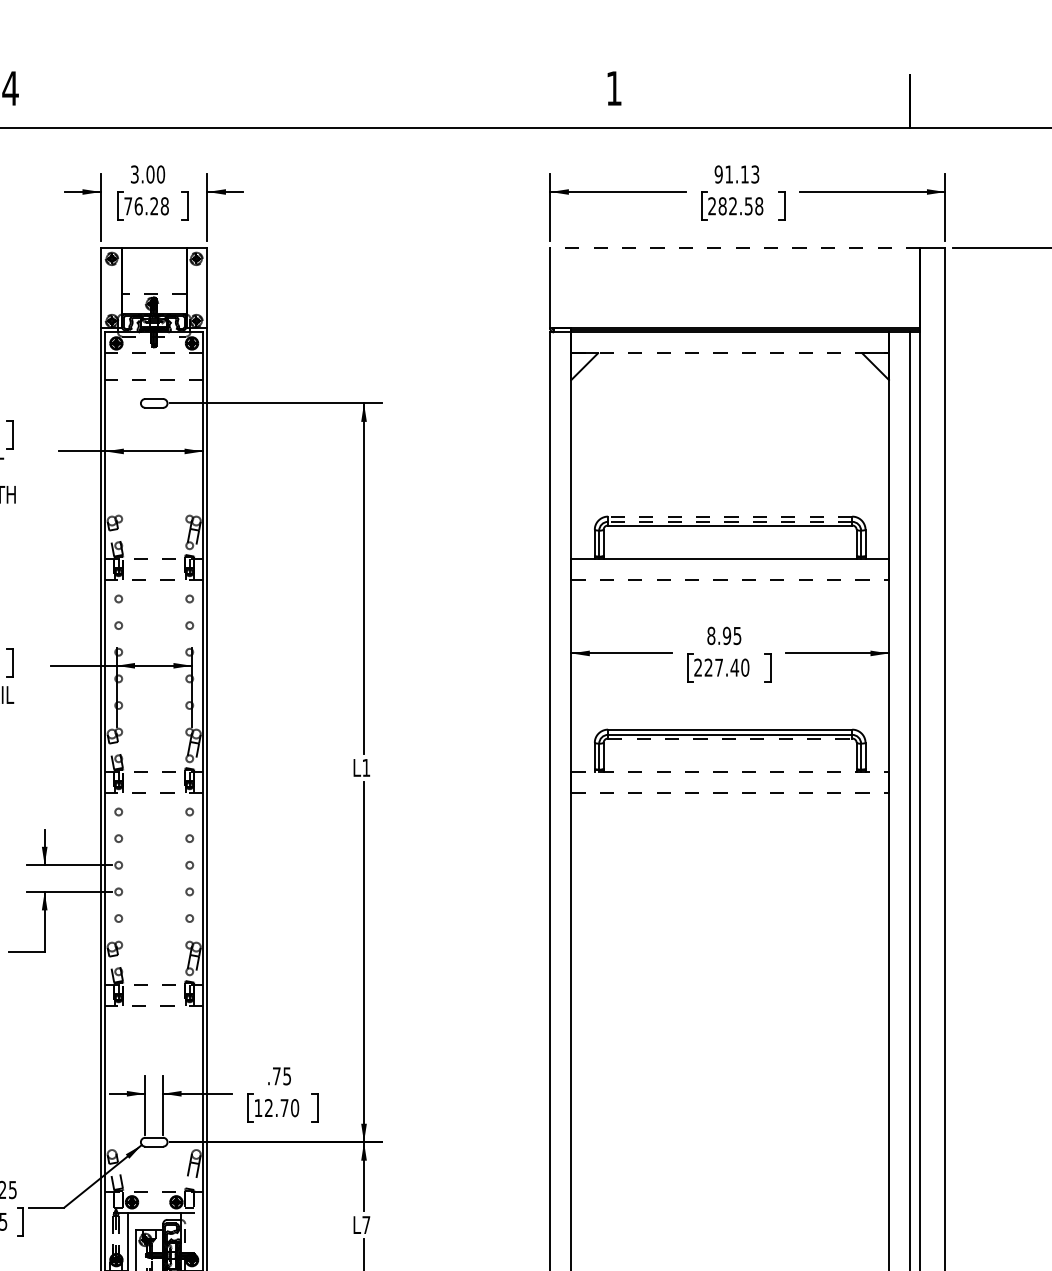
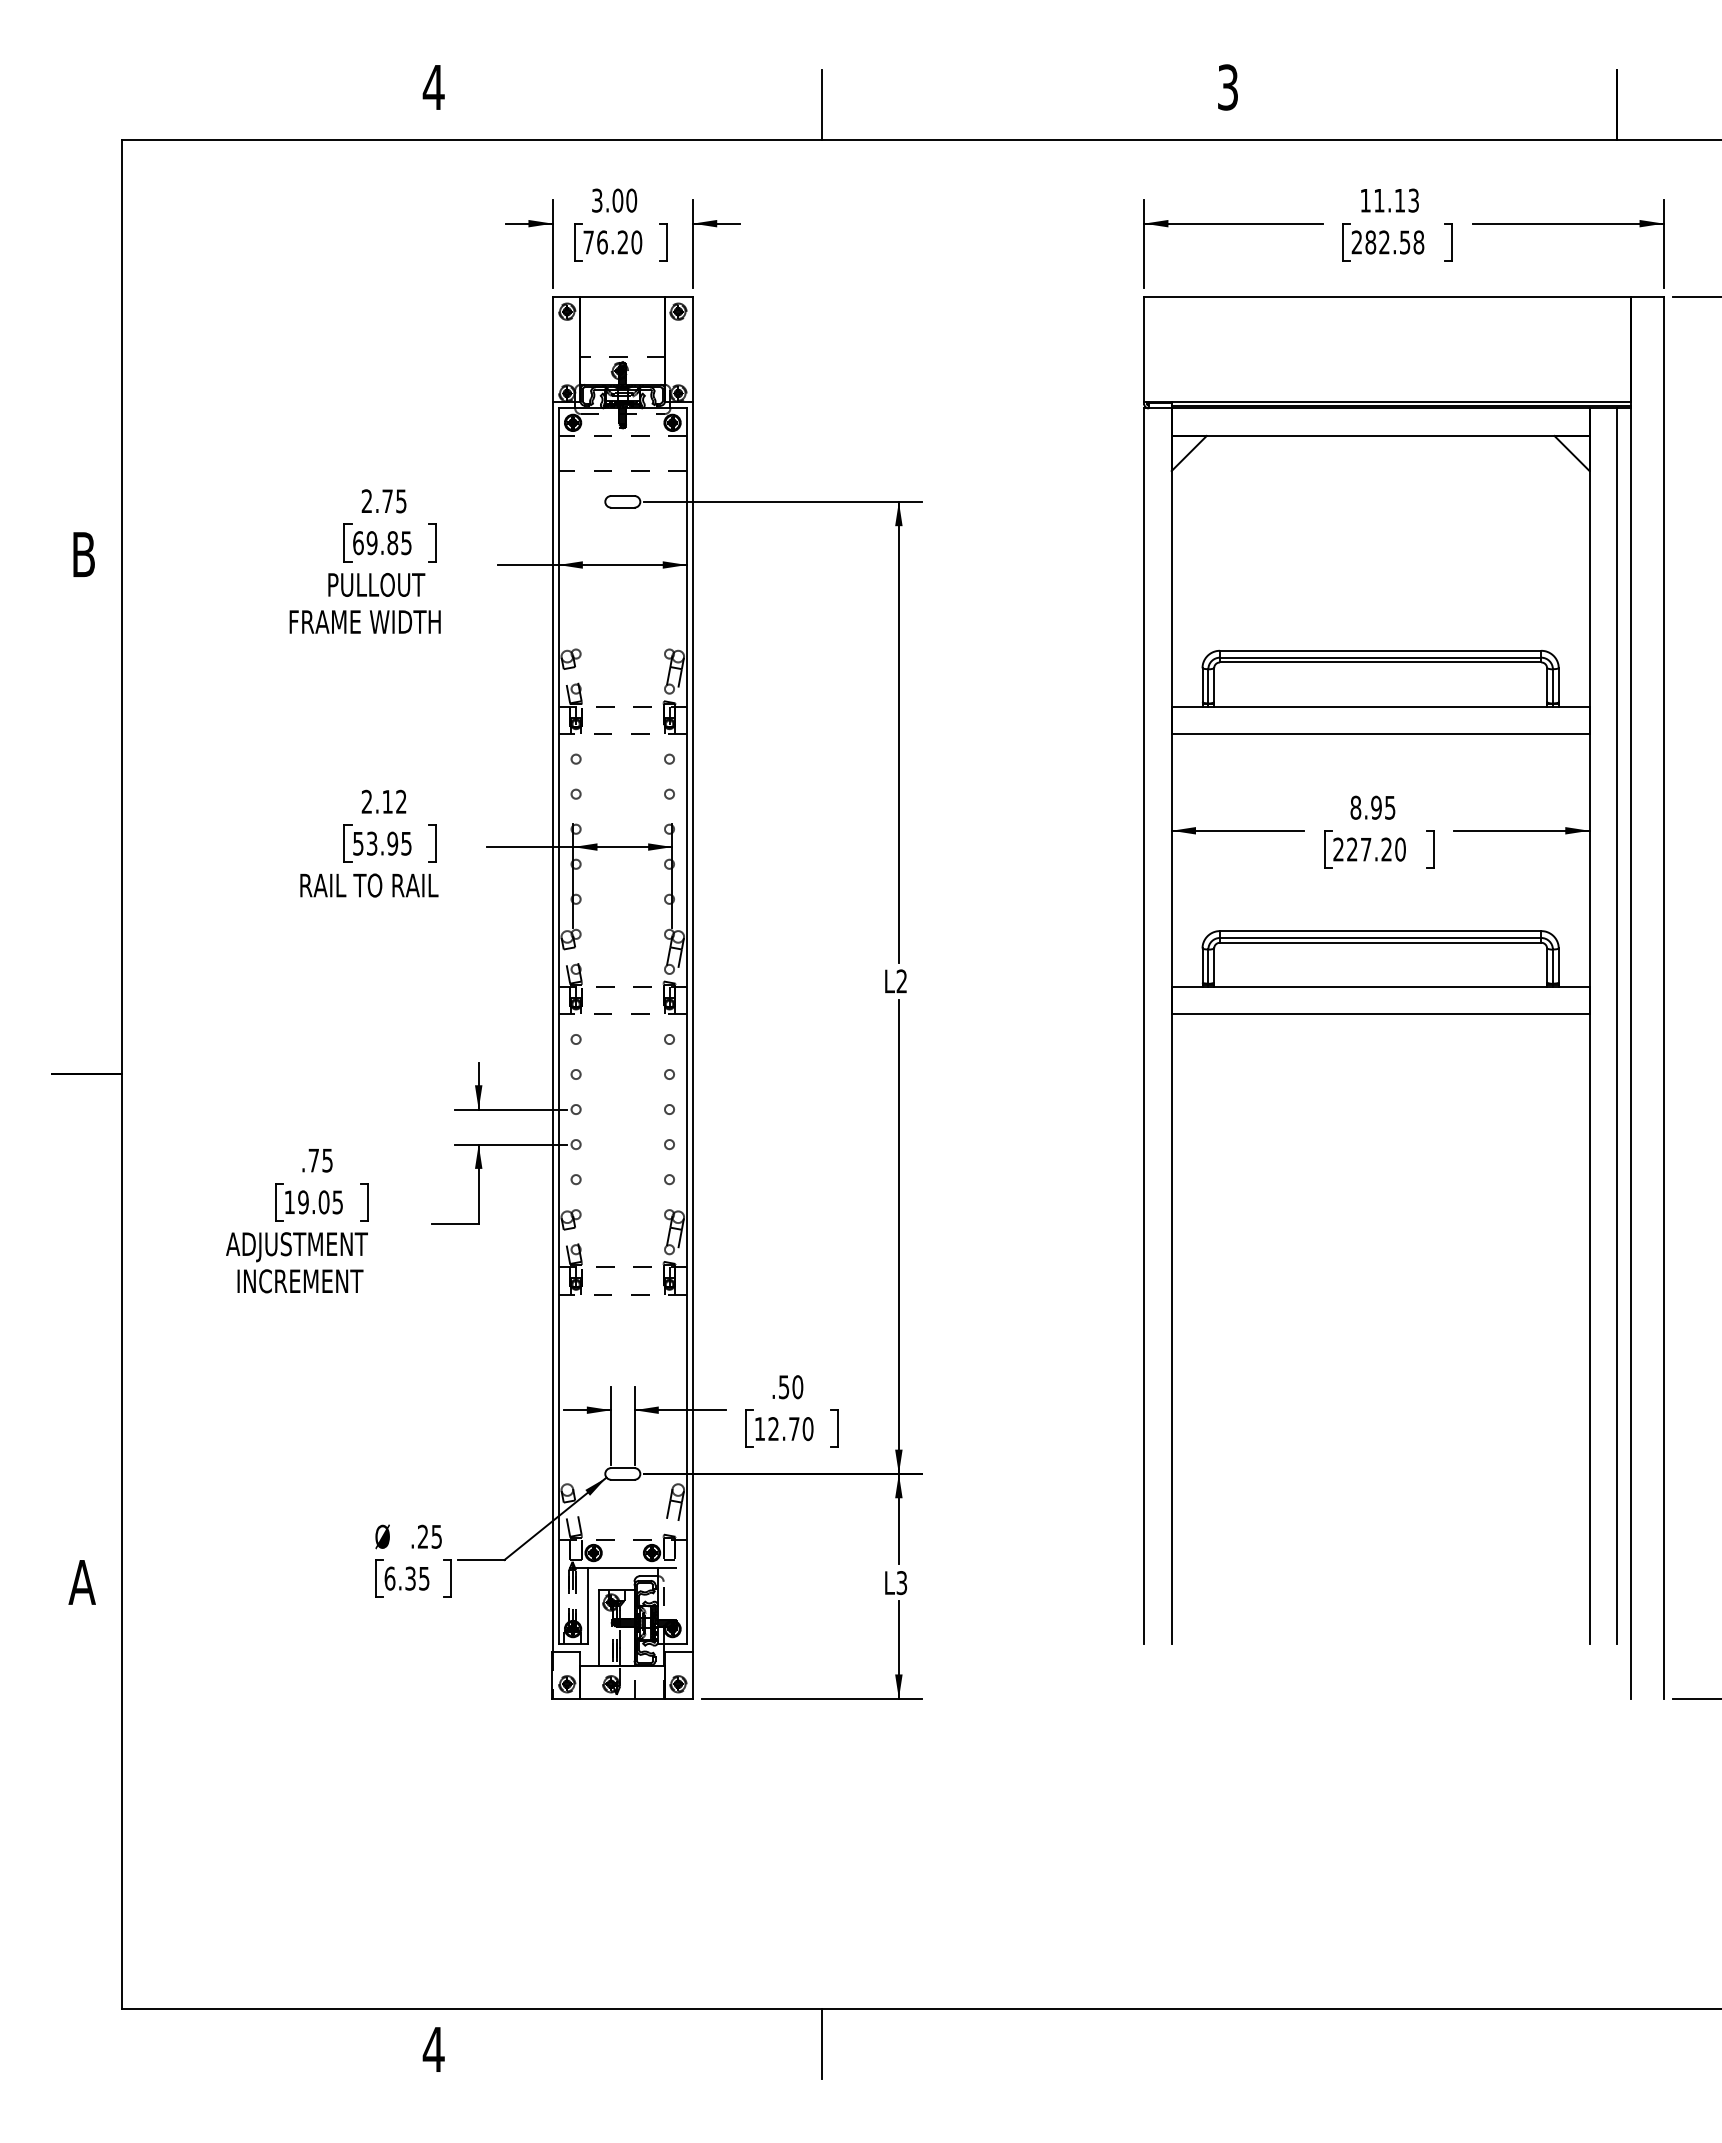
text: (613, 88) -> (1227, 87), 1 -> 3
line: (305, 101) -> (822, 104), added
text: (718, 174) -> (1365, 200), 91.13 -> 11.13
text: (164, 206) -> (636, 242), 76.28 -> 76.20
line: (734, 248) -> (1386, 297), dashed -> solid
line: (730, 353) -> (1380, 435), dashed -> solid
line: (730, 516) -> (1380, 650), dashed -> solid
line: (730, 521) -> (1380, 657), dashed -> solid
line: (730, 580) -> (1380, 734), dashed -> solid
text: (734, 667) -> (1386, 849), 227.40 -> 227.20
line: (730, 738) -> (1380, 942), dashed -> solid
text: (366, 767) -> (901, 981), L1 -> L2
line: (730, 771) -> (1380, 986), dashed -> solid
line: (730, 793) -> (1380, 1014), dashed -> solid
text: (282, 1076) -> (791, 1387), .75 -> .50
text: (366, 1225) -> (901, 1583), L7 -> L3

